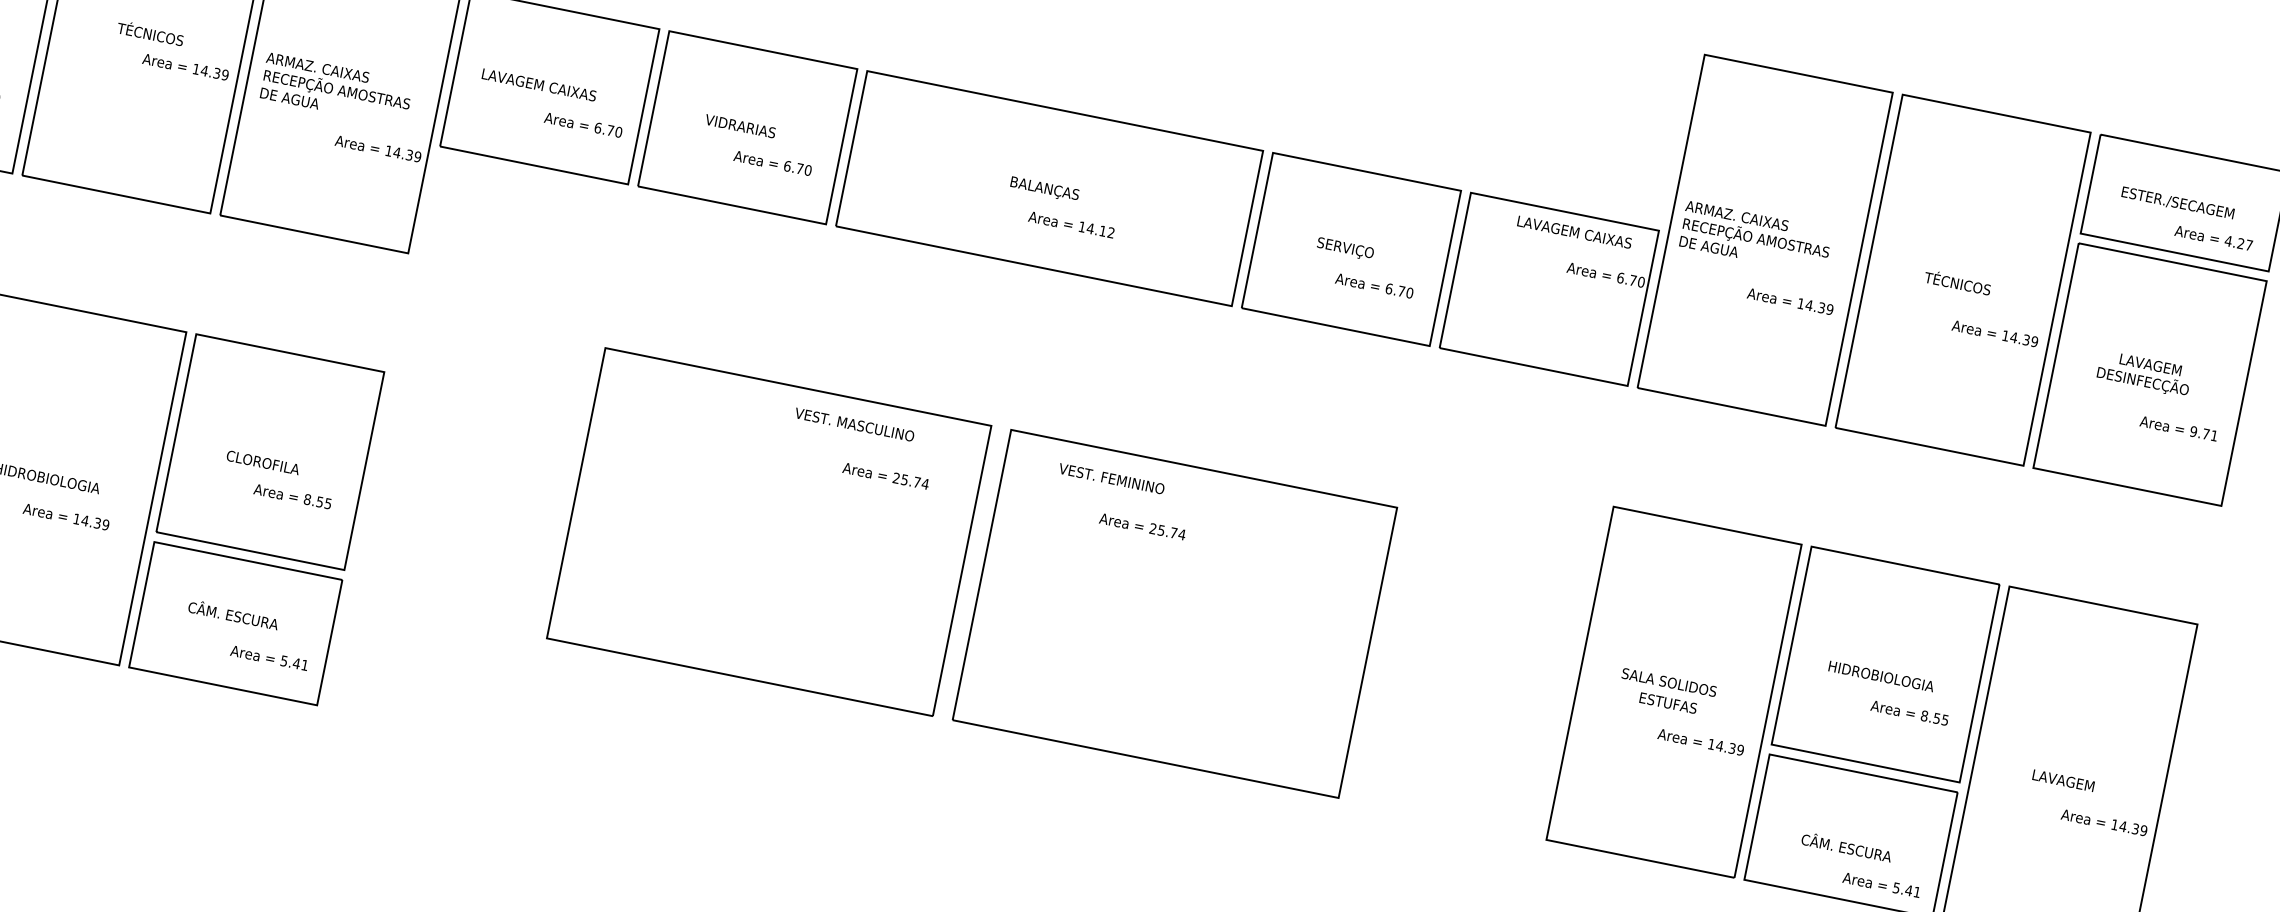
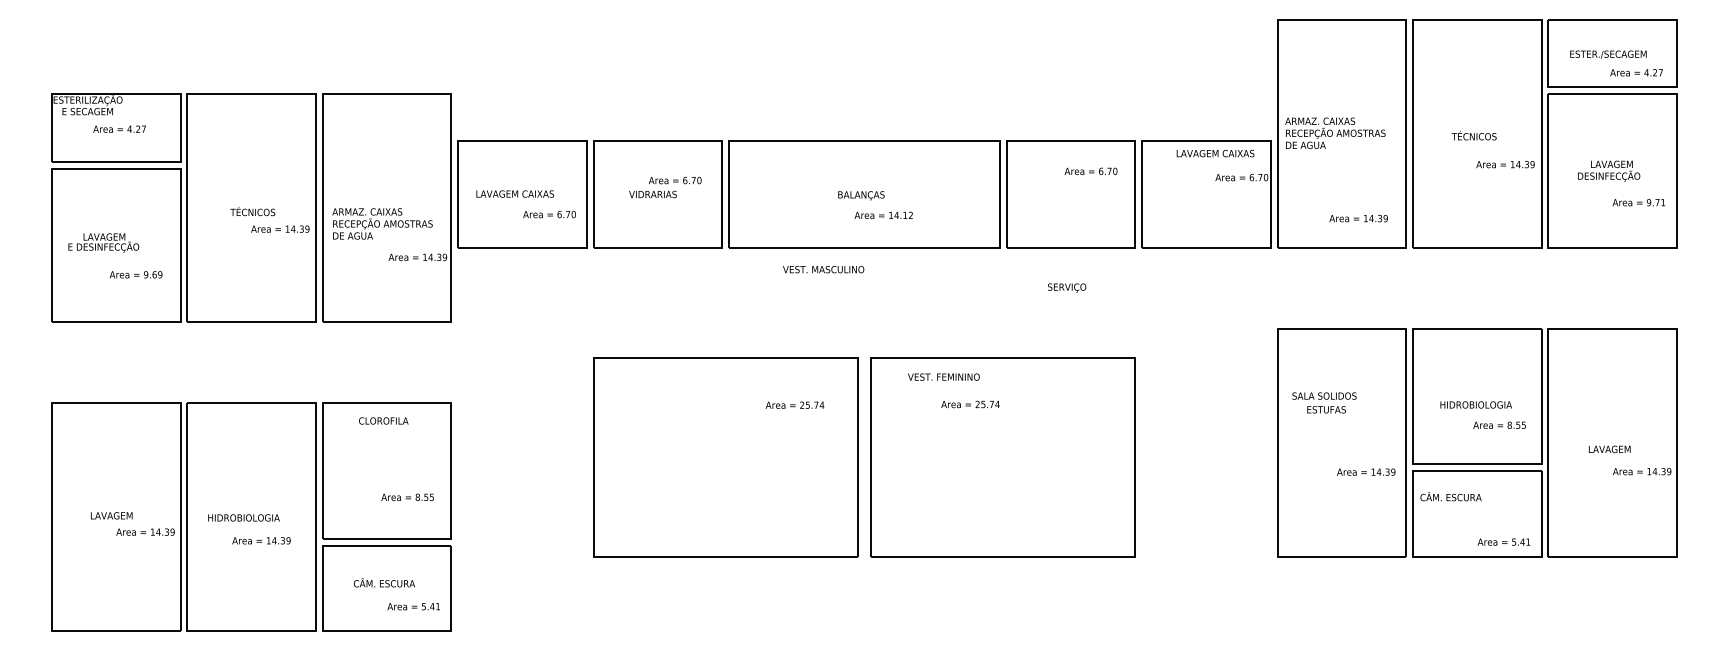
text: (773, 163) -> (675, 180), moved
text: (1346, 248) -> (1067, 287), moved
text: (1373, 285) -> (1090, 171), moved
text: (1790, 301) -> (1358, 218), moved
text: (854, 424) -> (823, 269), moved
text: (262, 461) -> (383, 420), moved
text: (1667, 691) -> (1324, 402), moved
text: (1846, 846) -> (1450, 496), moved

